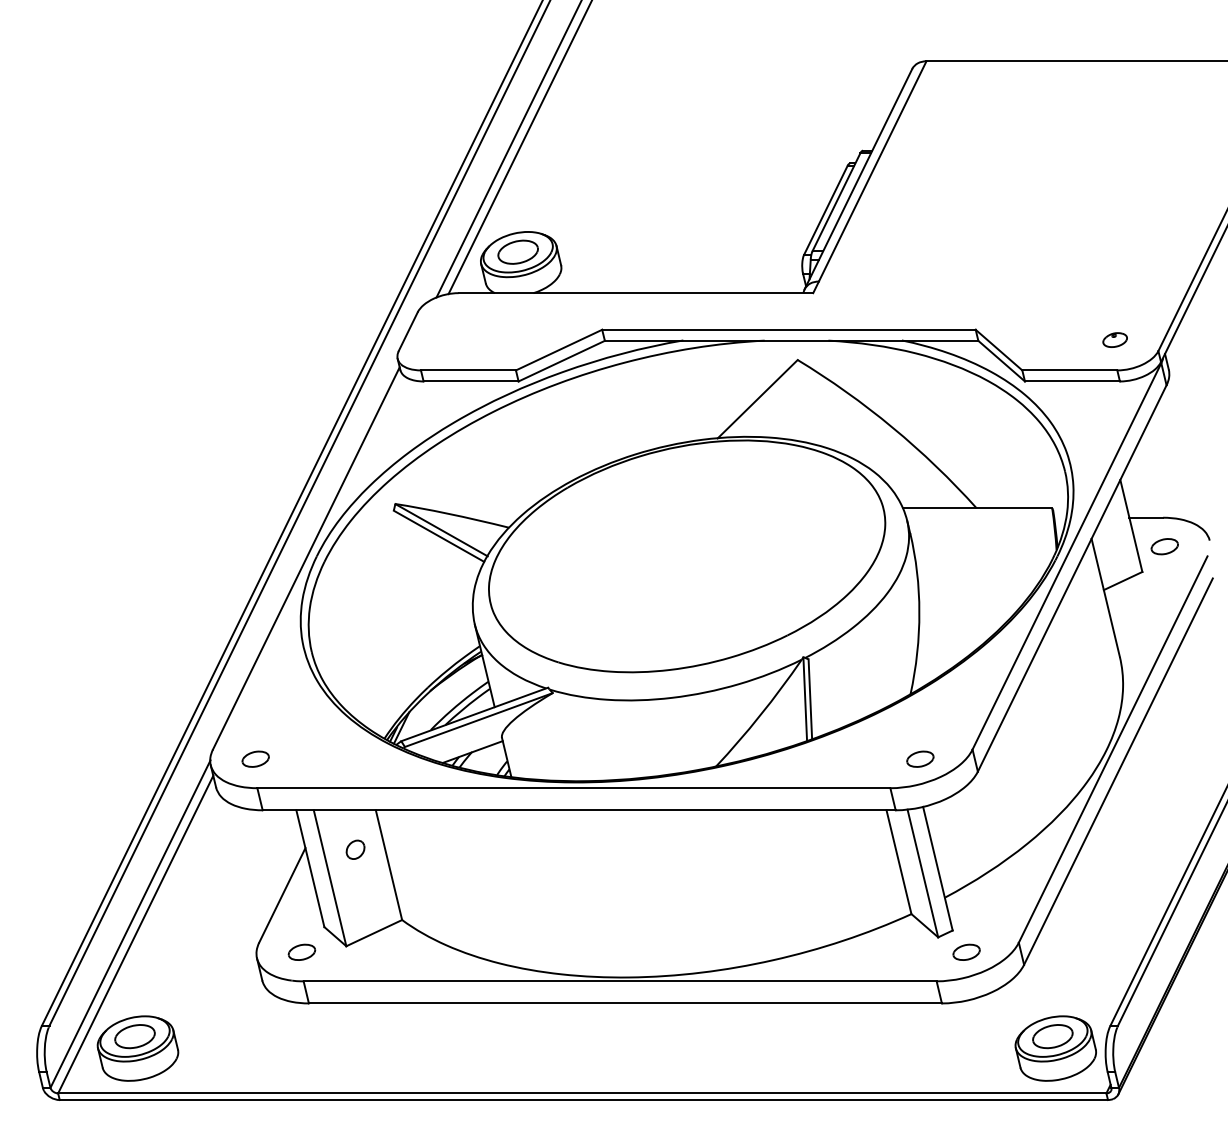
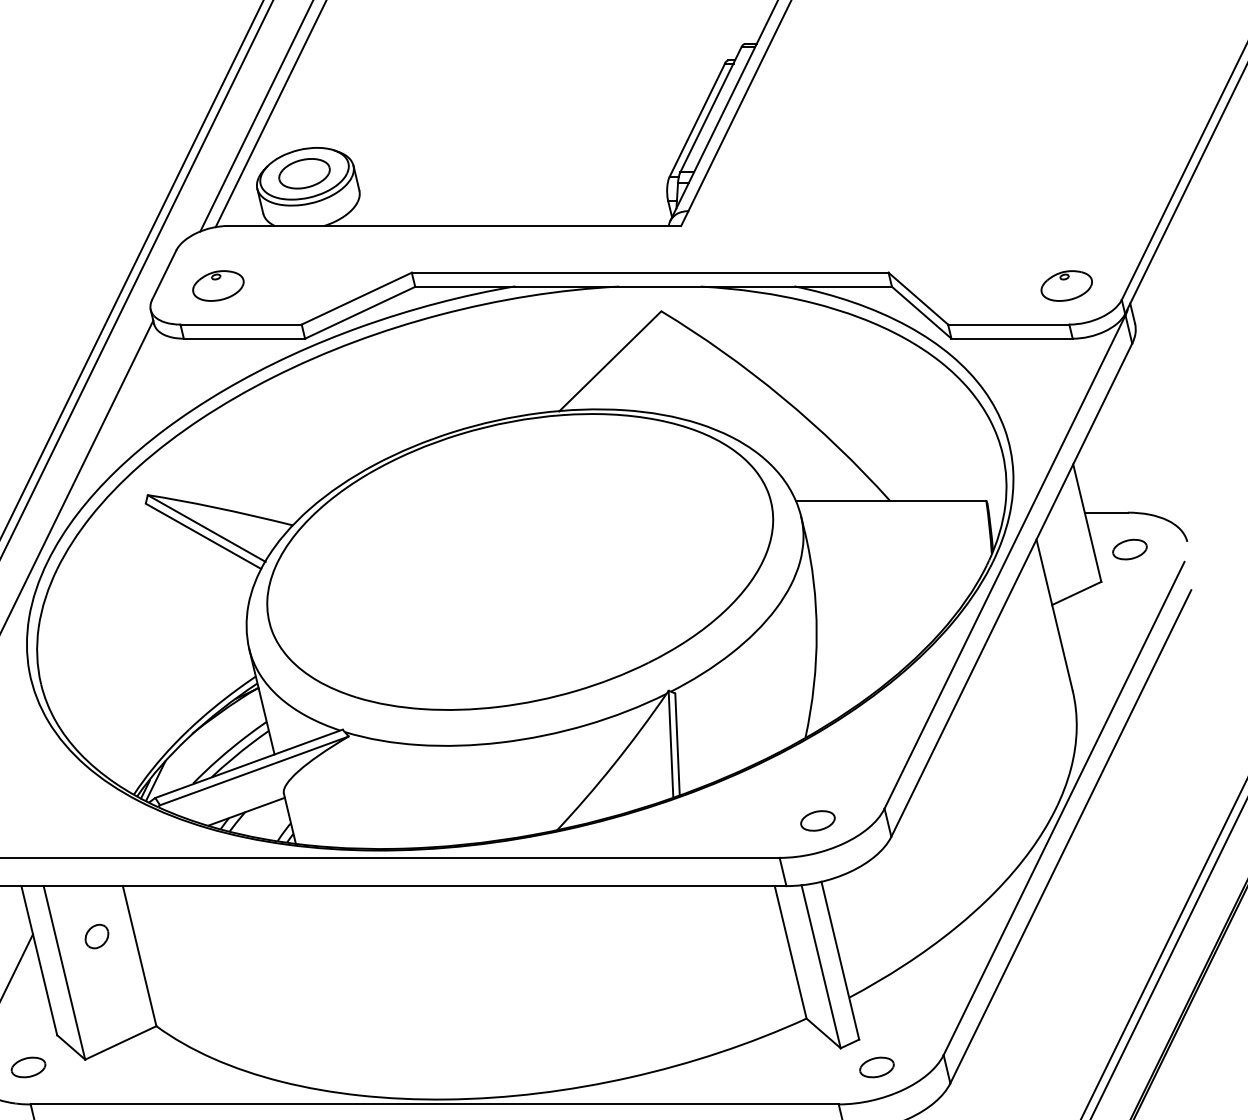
part: (450, 339) -> (218, 285), added
part: (1114, 339) -> (1065, 285), size x1.67

